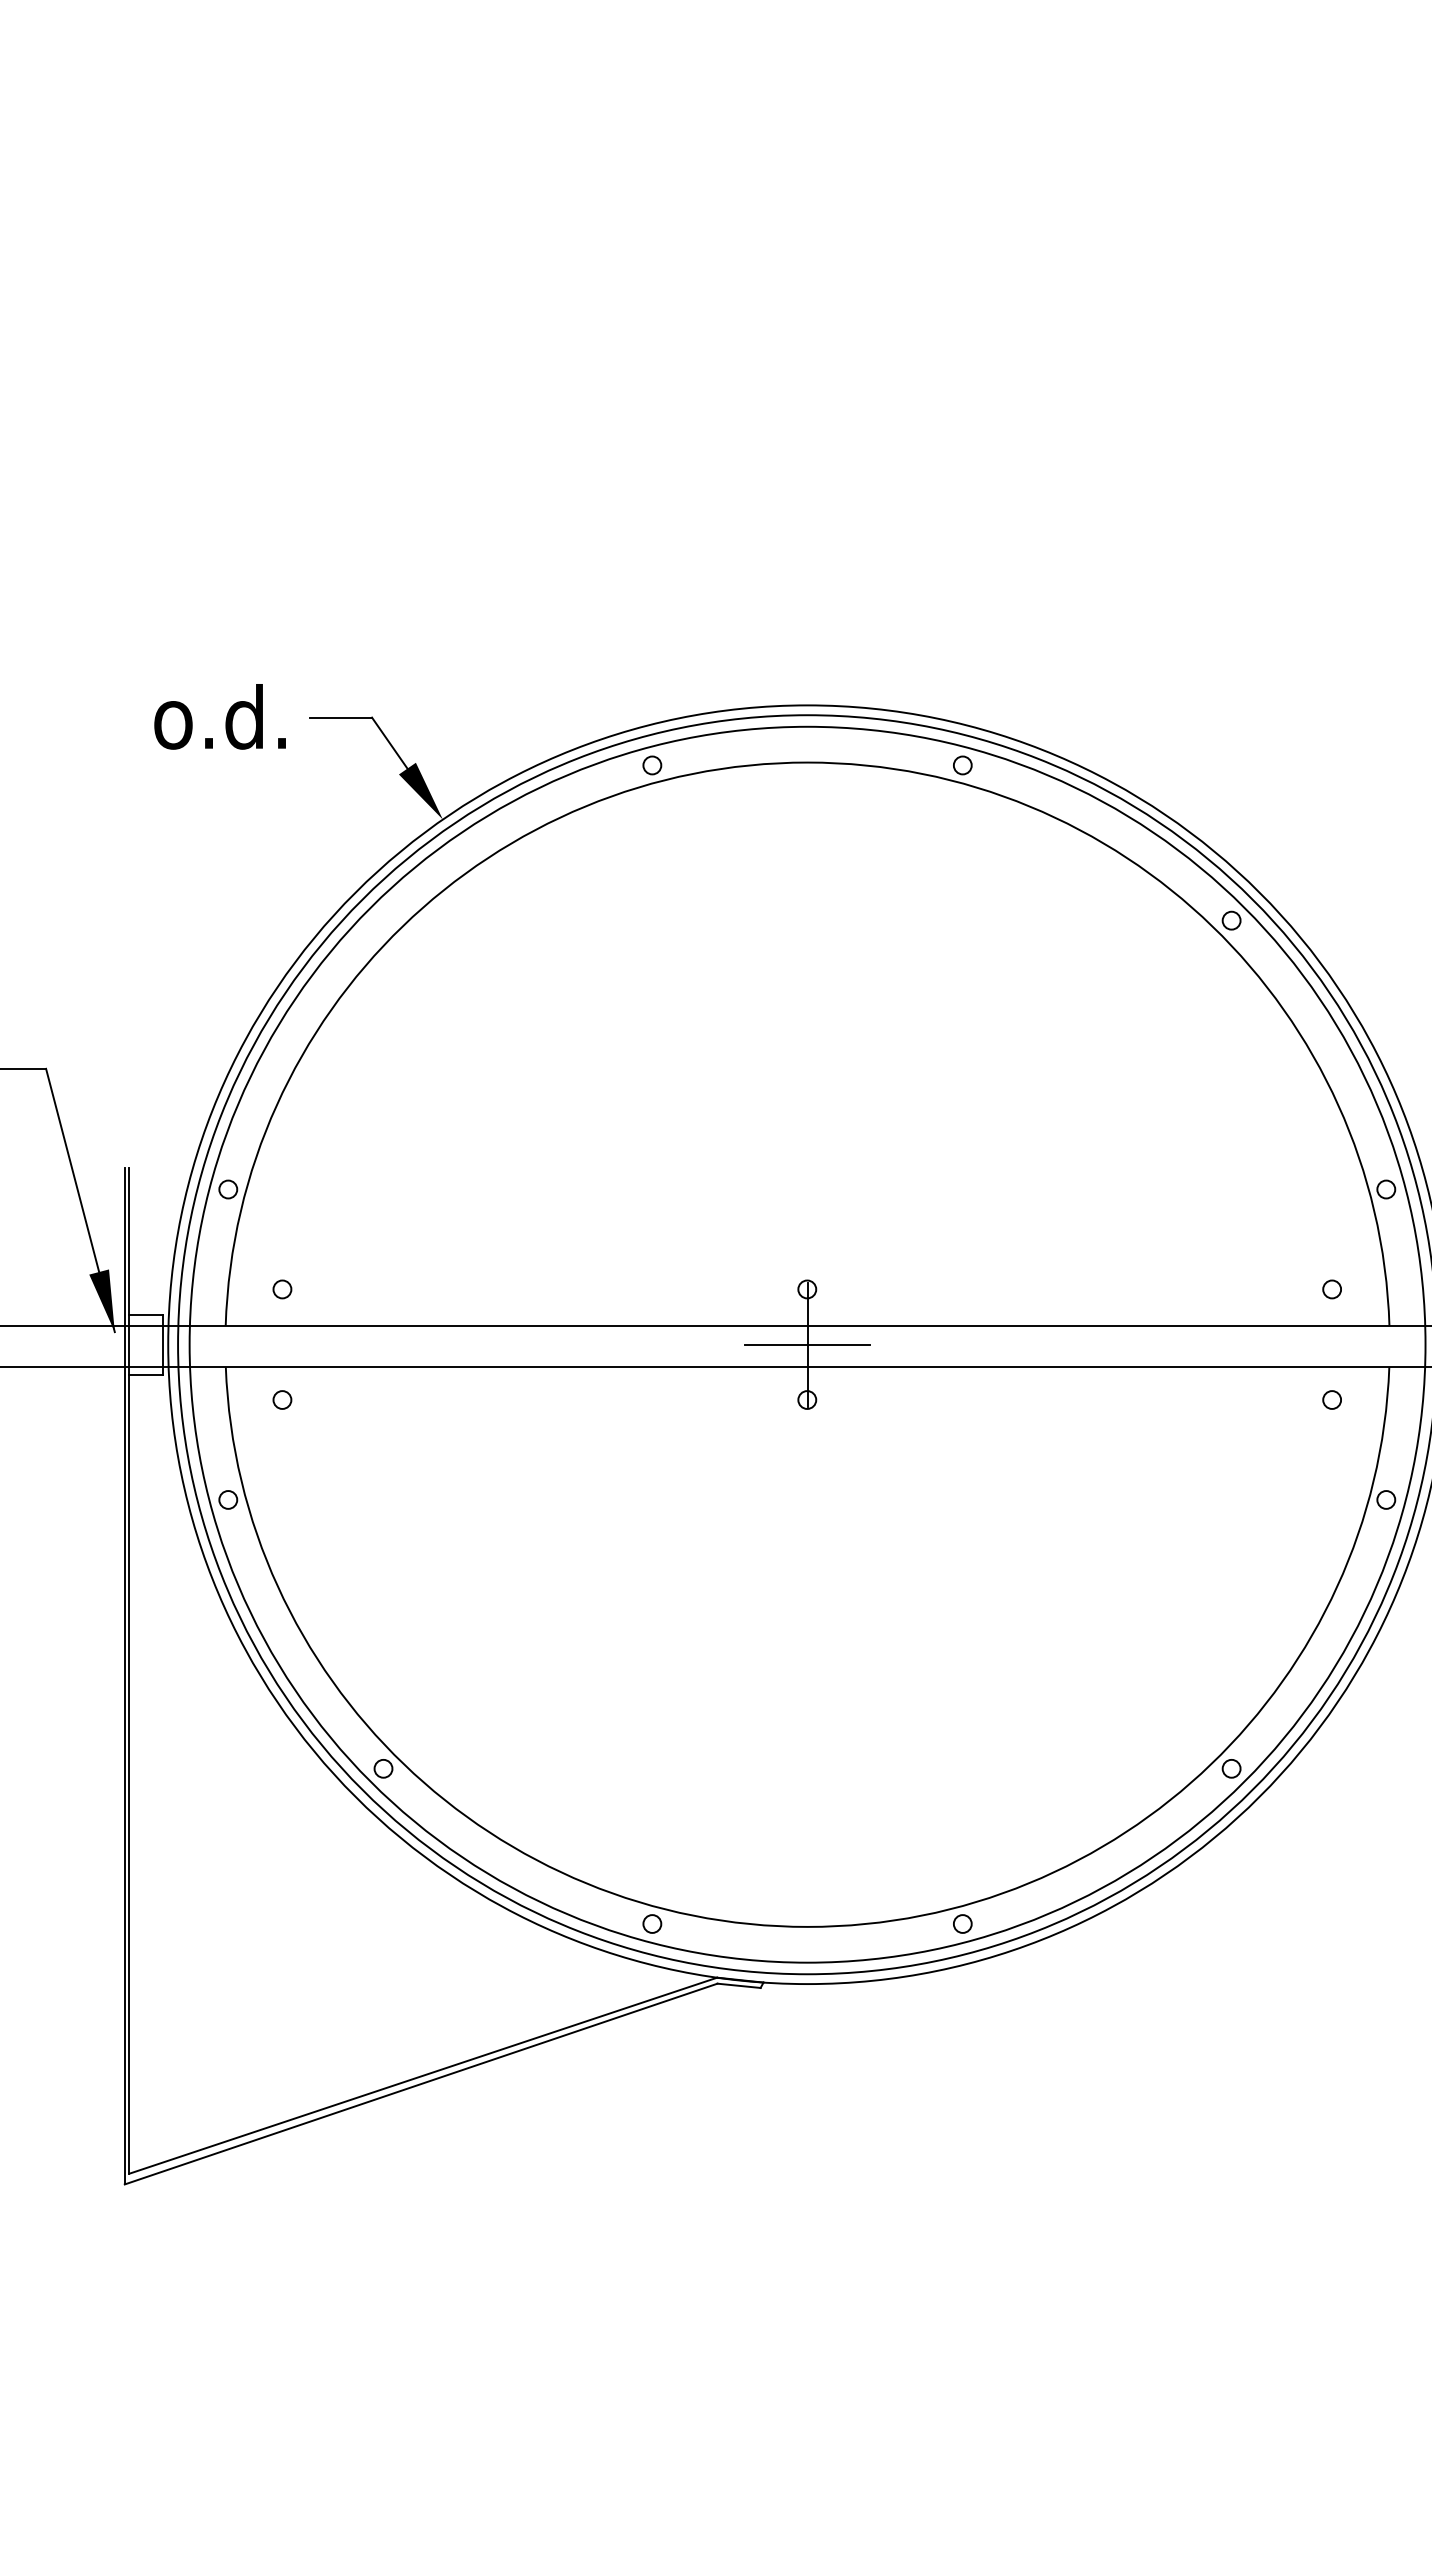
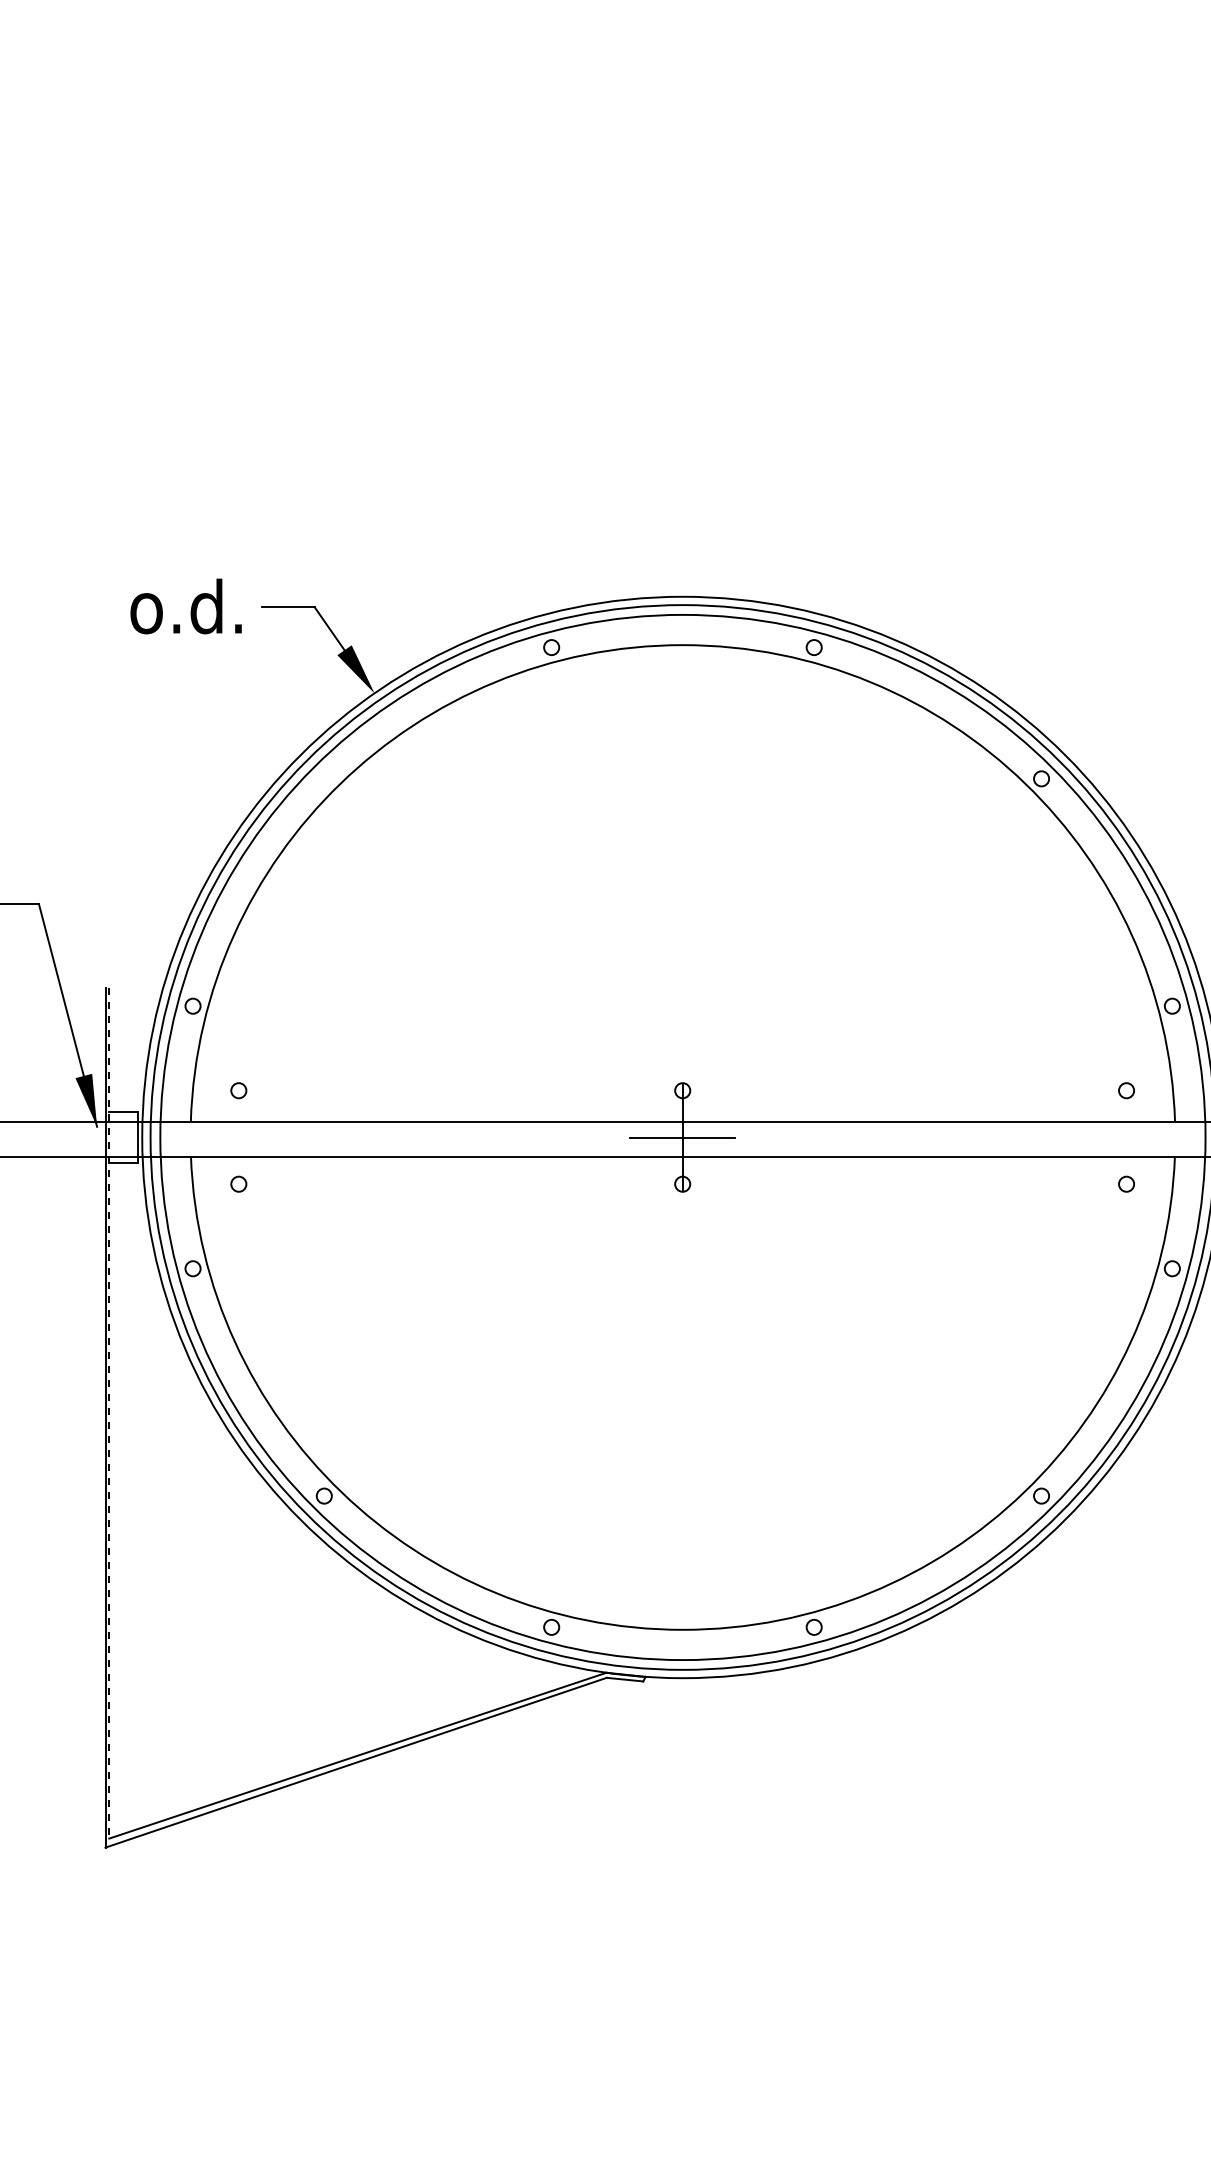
line: (129, 1671) -> (109, 1413), solid -> dashed

